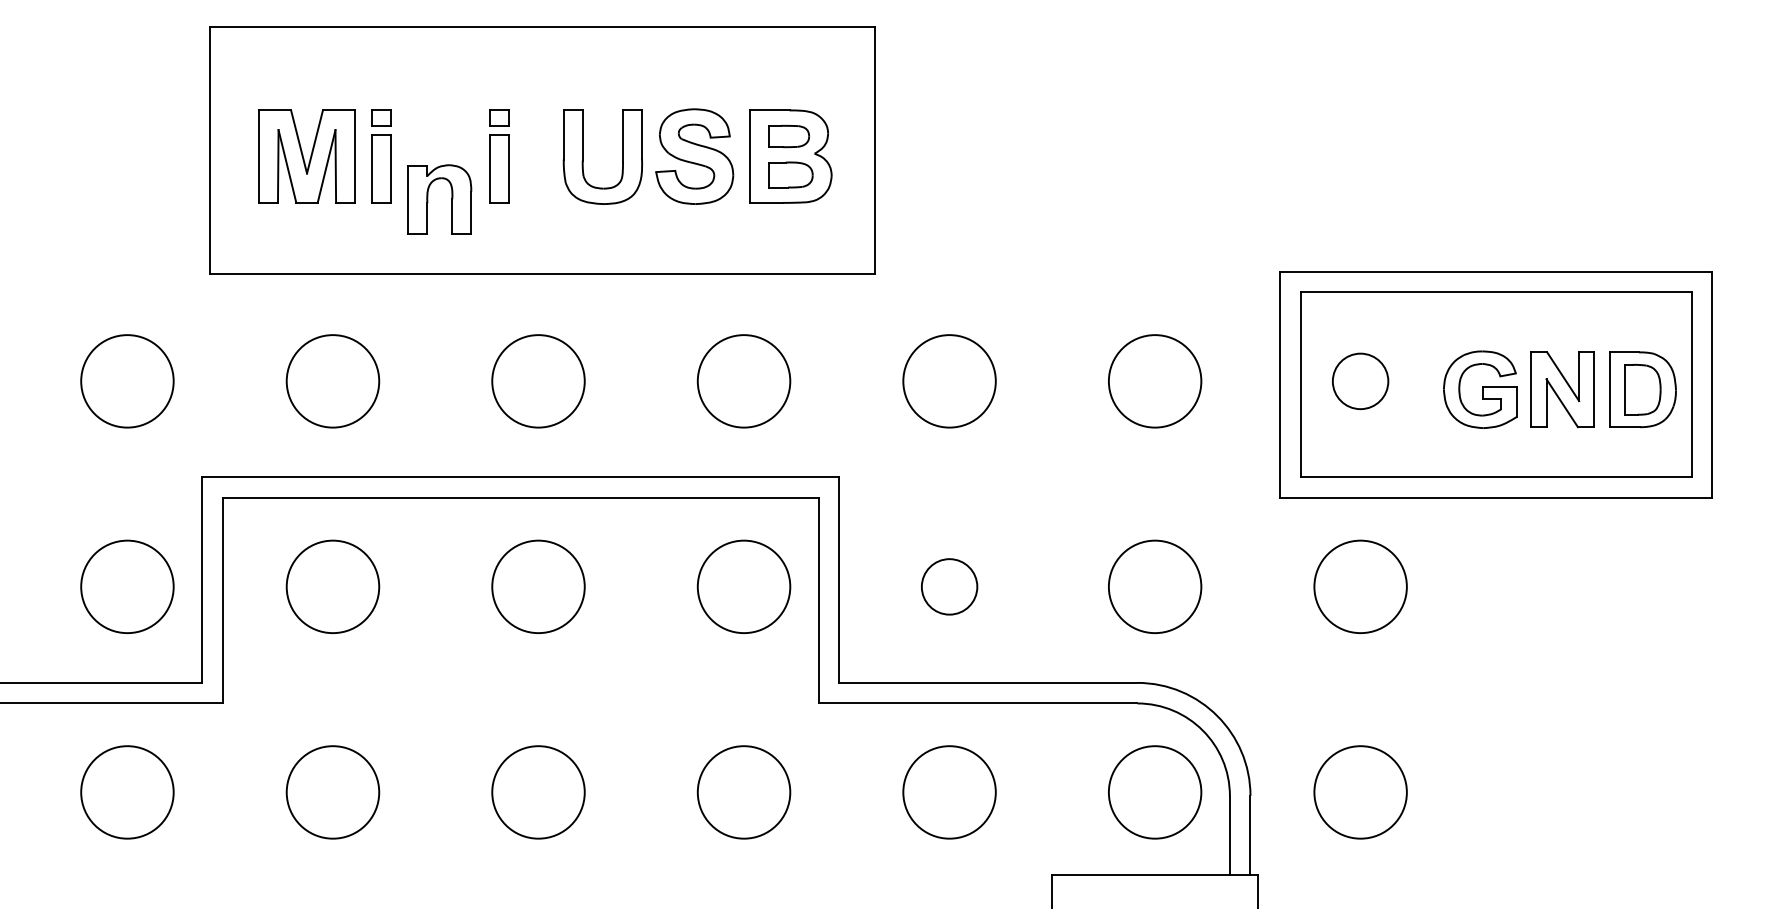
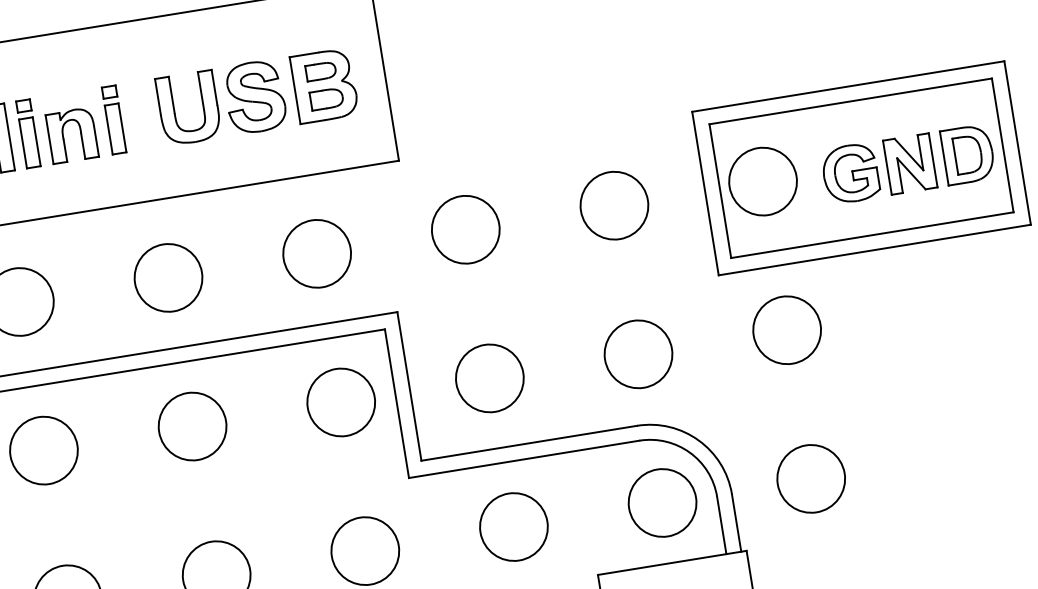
part: (428, 199) -> (64, 136), moved
circle: (1360, 381) -> (762, 181), size x1.67
circle: (949, 586) -> (489, 378), size x1.67

